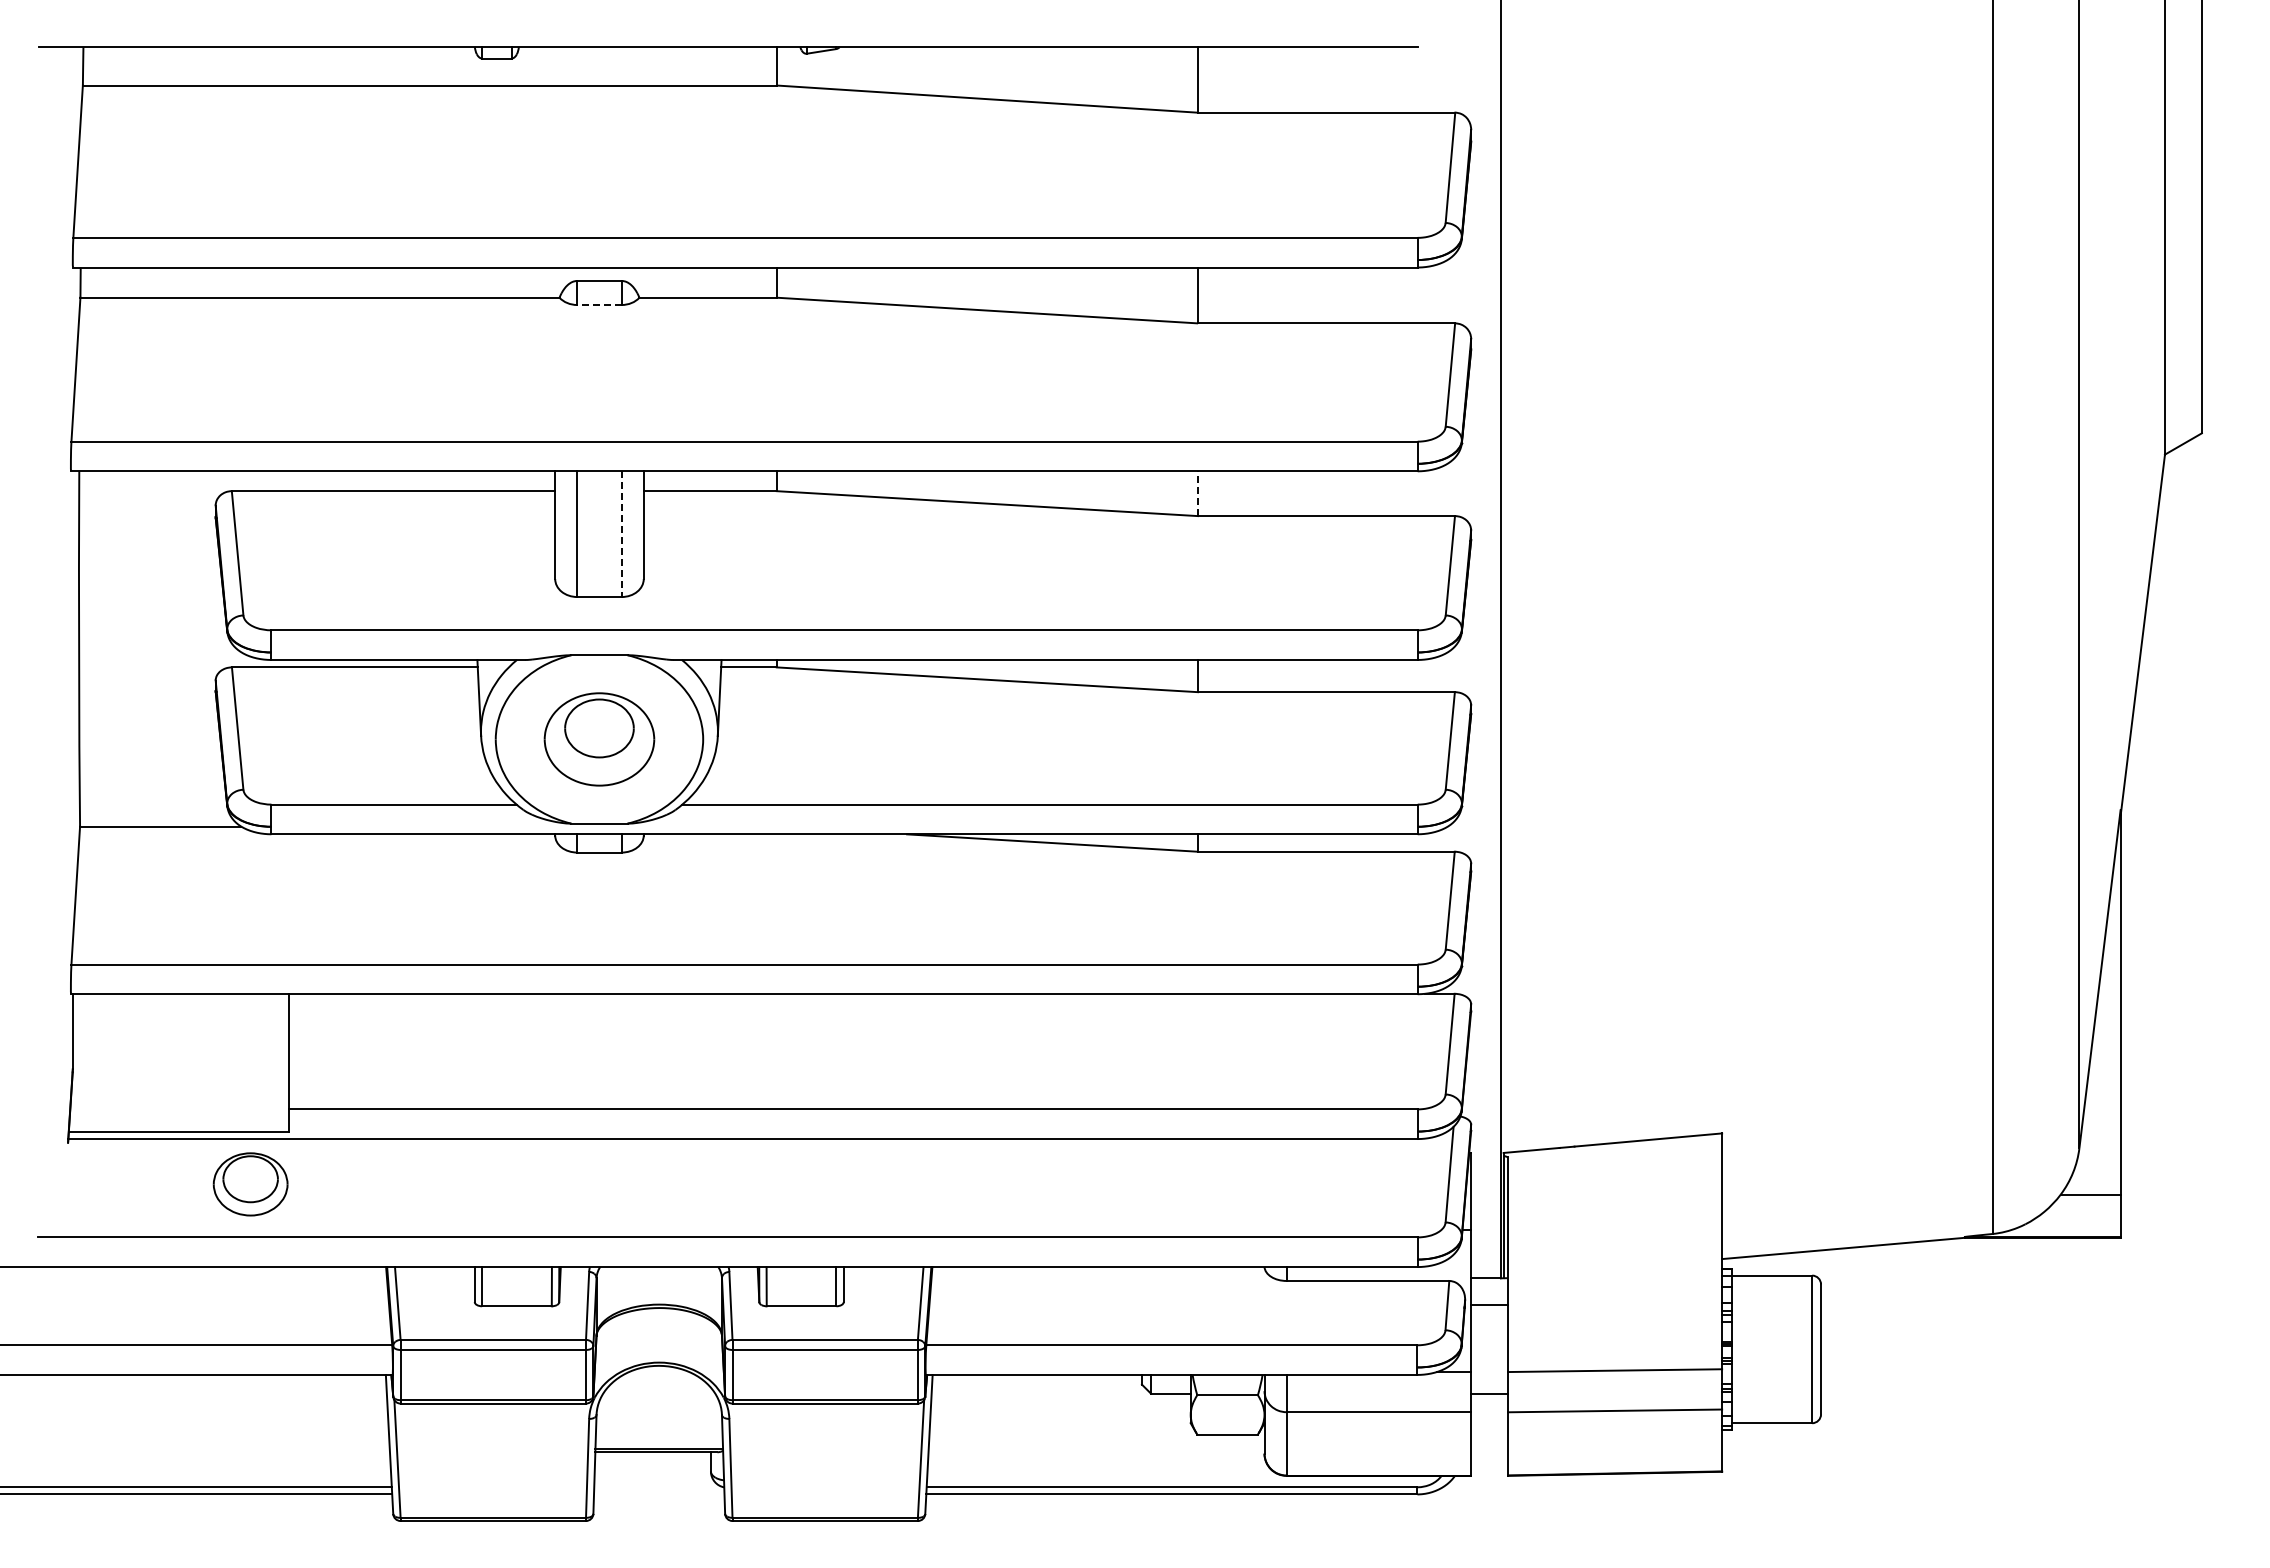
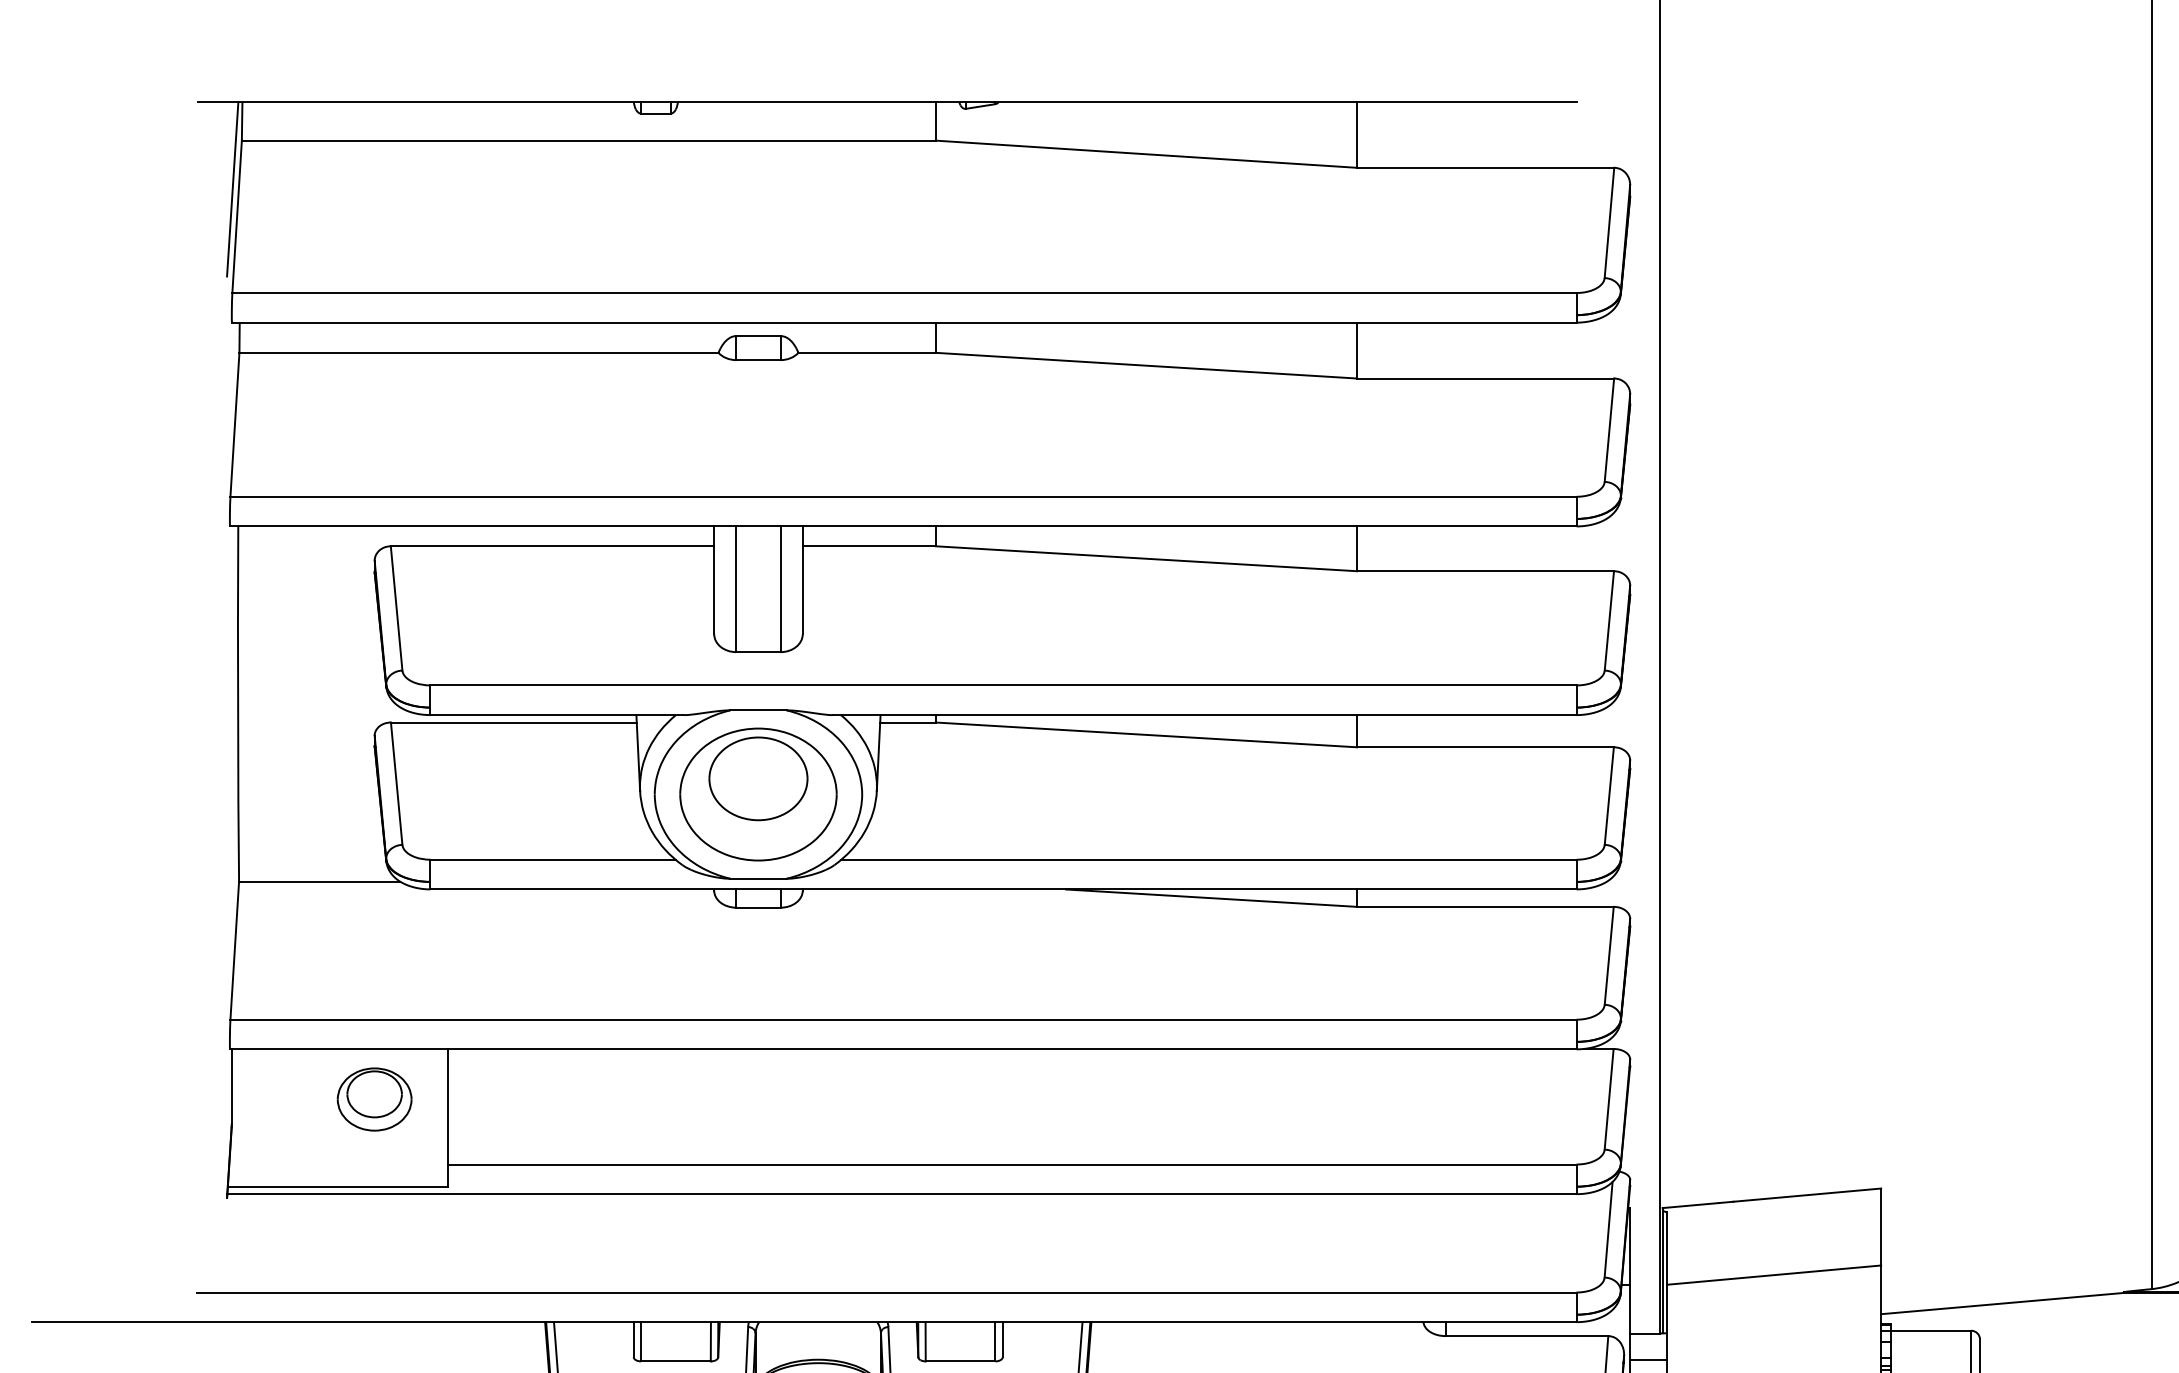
line: (73, 133) -> (232, 188), added
line: (598, 305) -> (757, 360), dashed -> solid
line: (1198, 493) -> (1357, 548), dashed -> solid
line: (621, 534) -> (780, 589), dashed -> solid
part: (599, 739) -> (758, 794), size x1.43
part: (250, 1184) -> (374, 1099), moved
line: (1615, 1219) -> (1774, 1274), added

